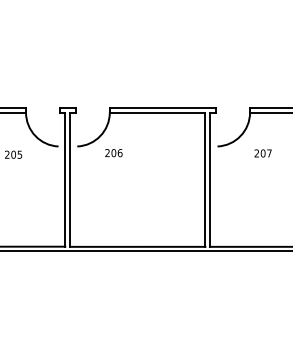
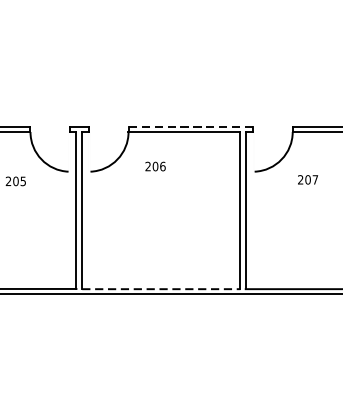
line: (162, 107) -> (190, 126), solid -> dashed
text: (113, 153) -> (155, 167), moved
line: (137, 246) -> (160, 288), solid -> dashed

